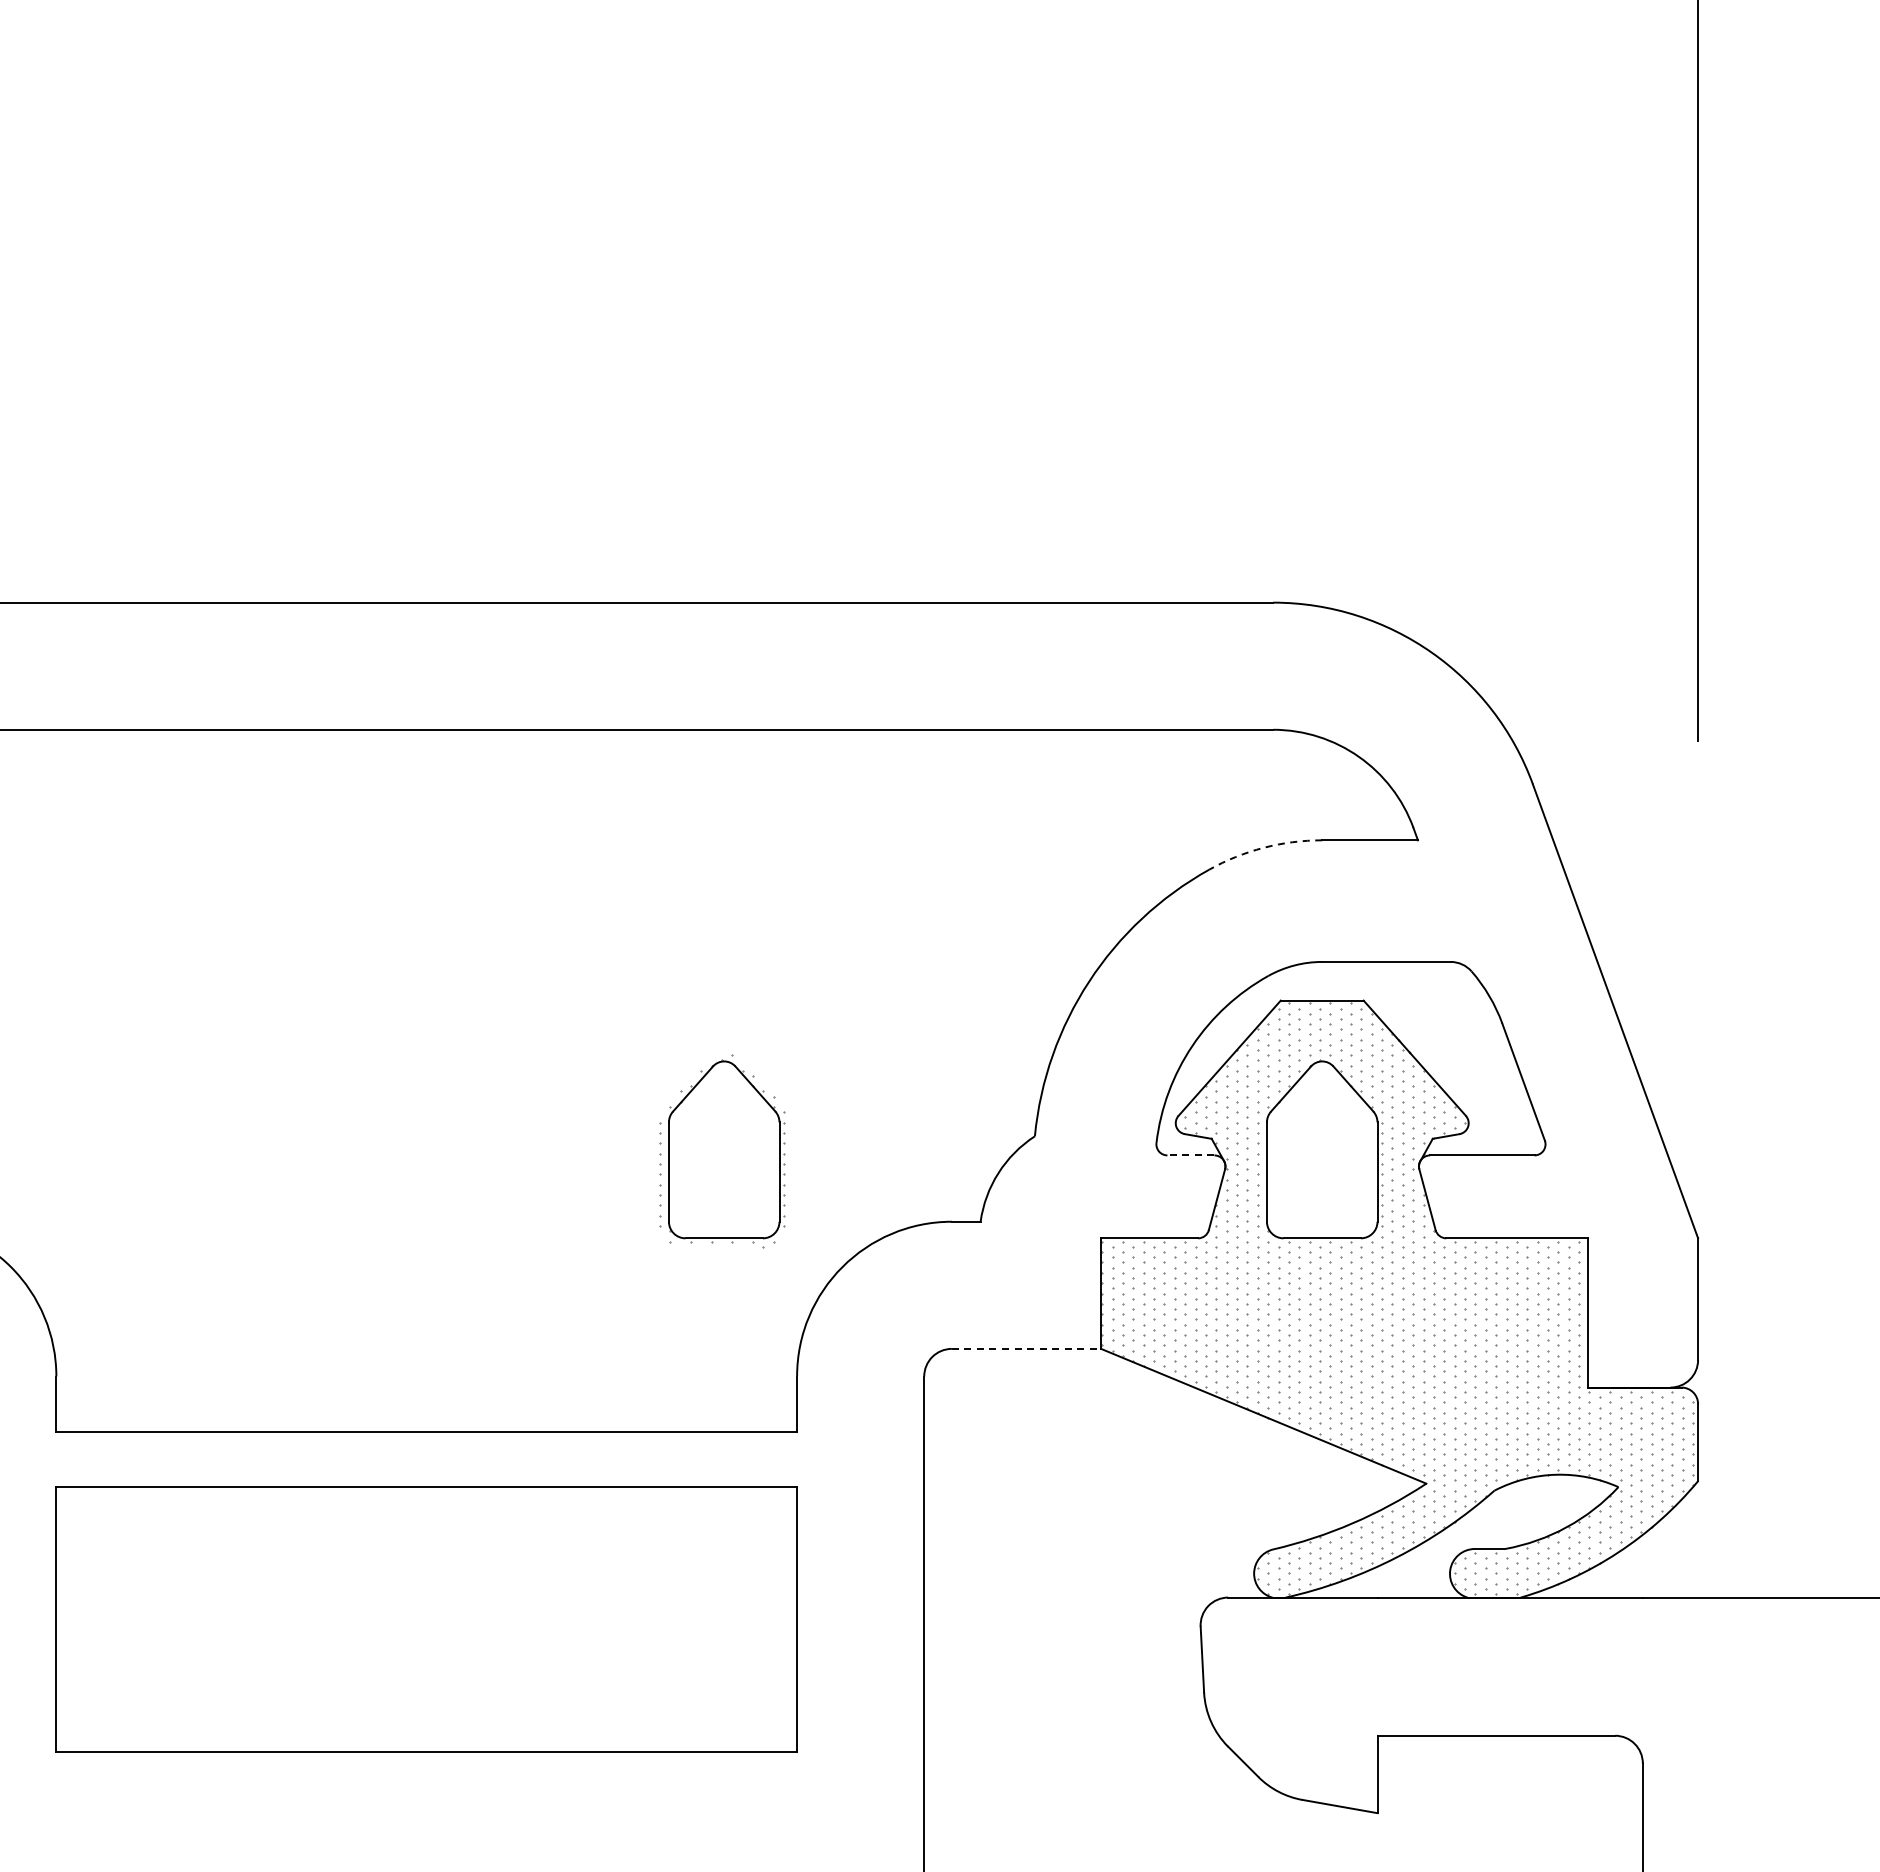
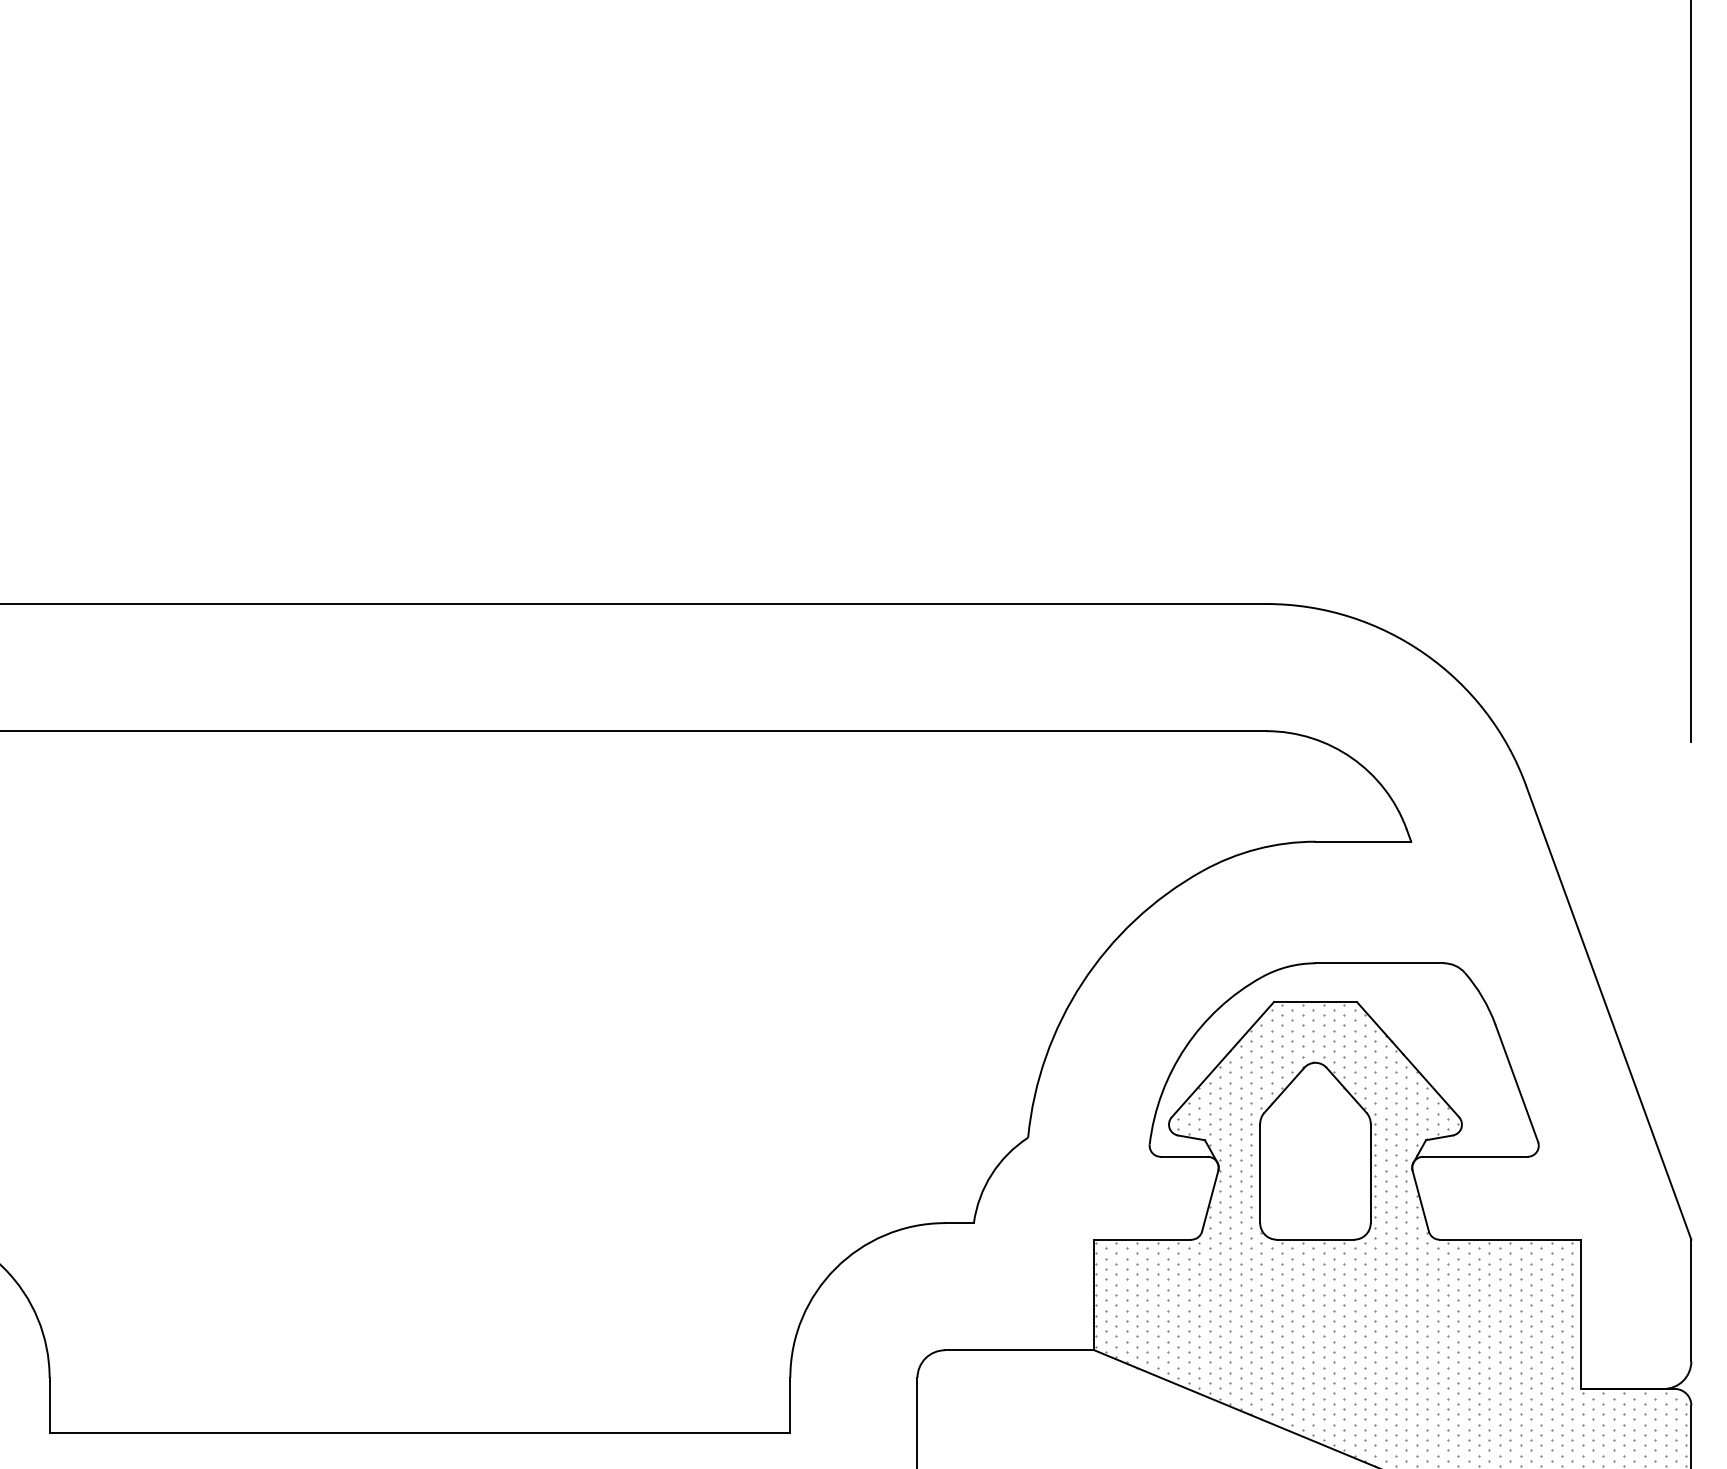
arc: (1263, 847) -> (1256, 848), dashed -> solid
part: (722, 1151) -> (715, 1152), removed
line: (1190, 1155) -> (1183, 1156), dashed -> solid
line: (1026, 1348) -> (1019, 1349), dashed -> solid

